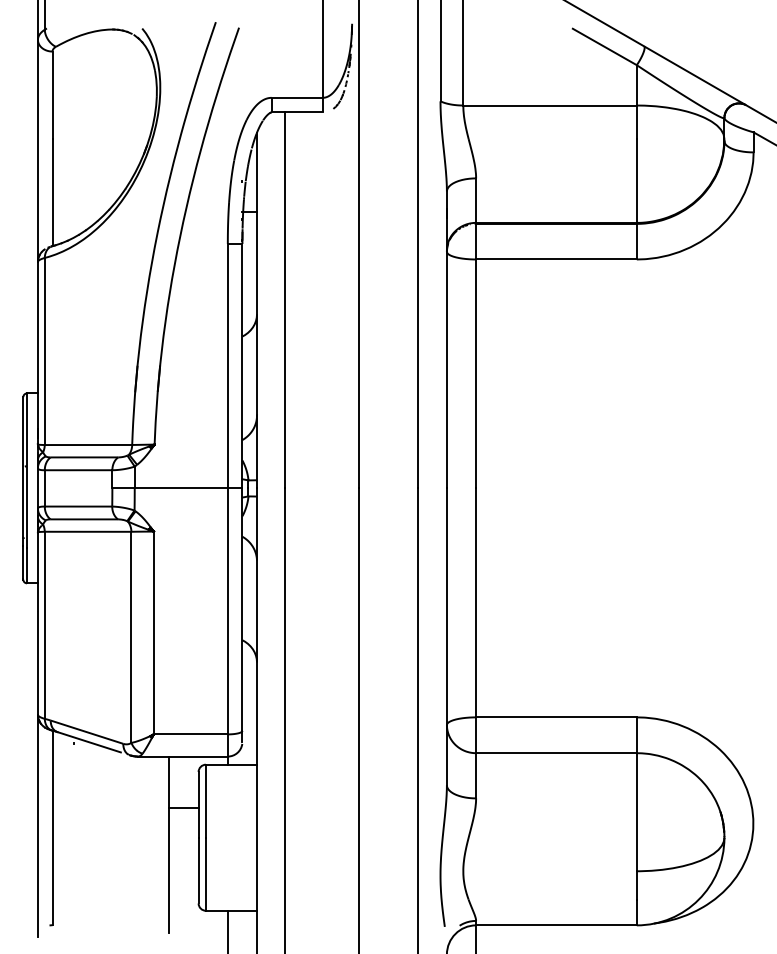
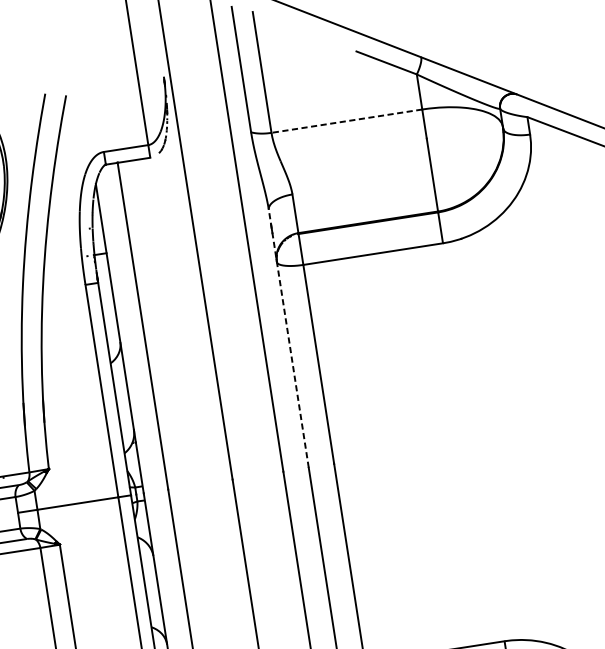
line: (550, 105) -> (347, 121), solid -> dashed
line: (446, 339) -> (288, 338), solid -> dashed

